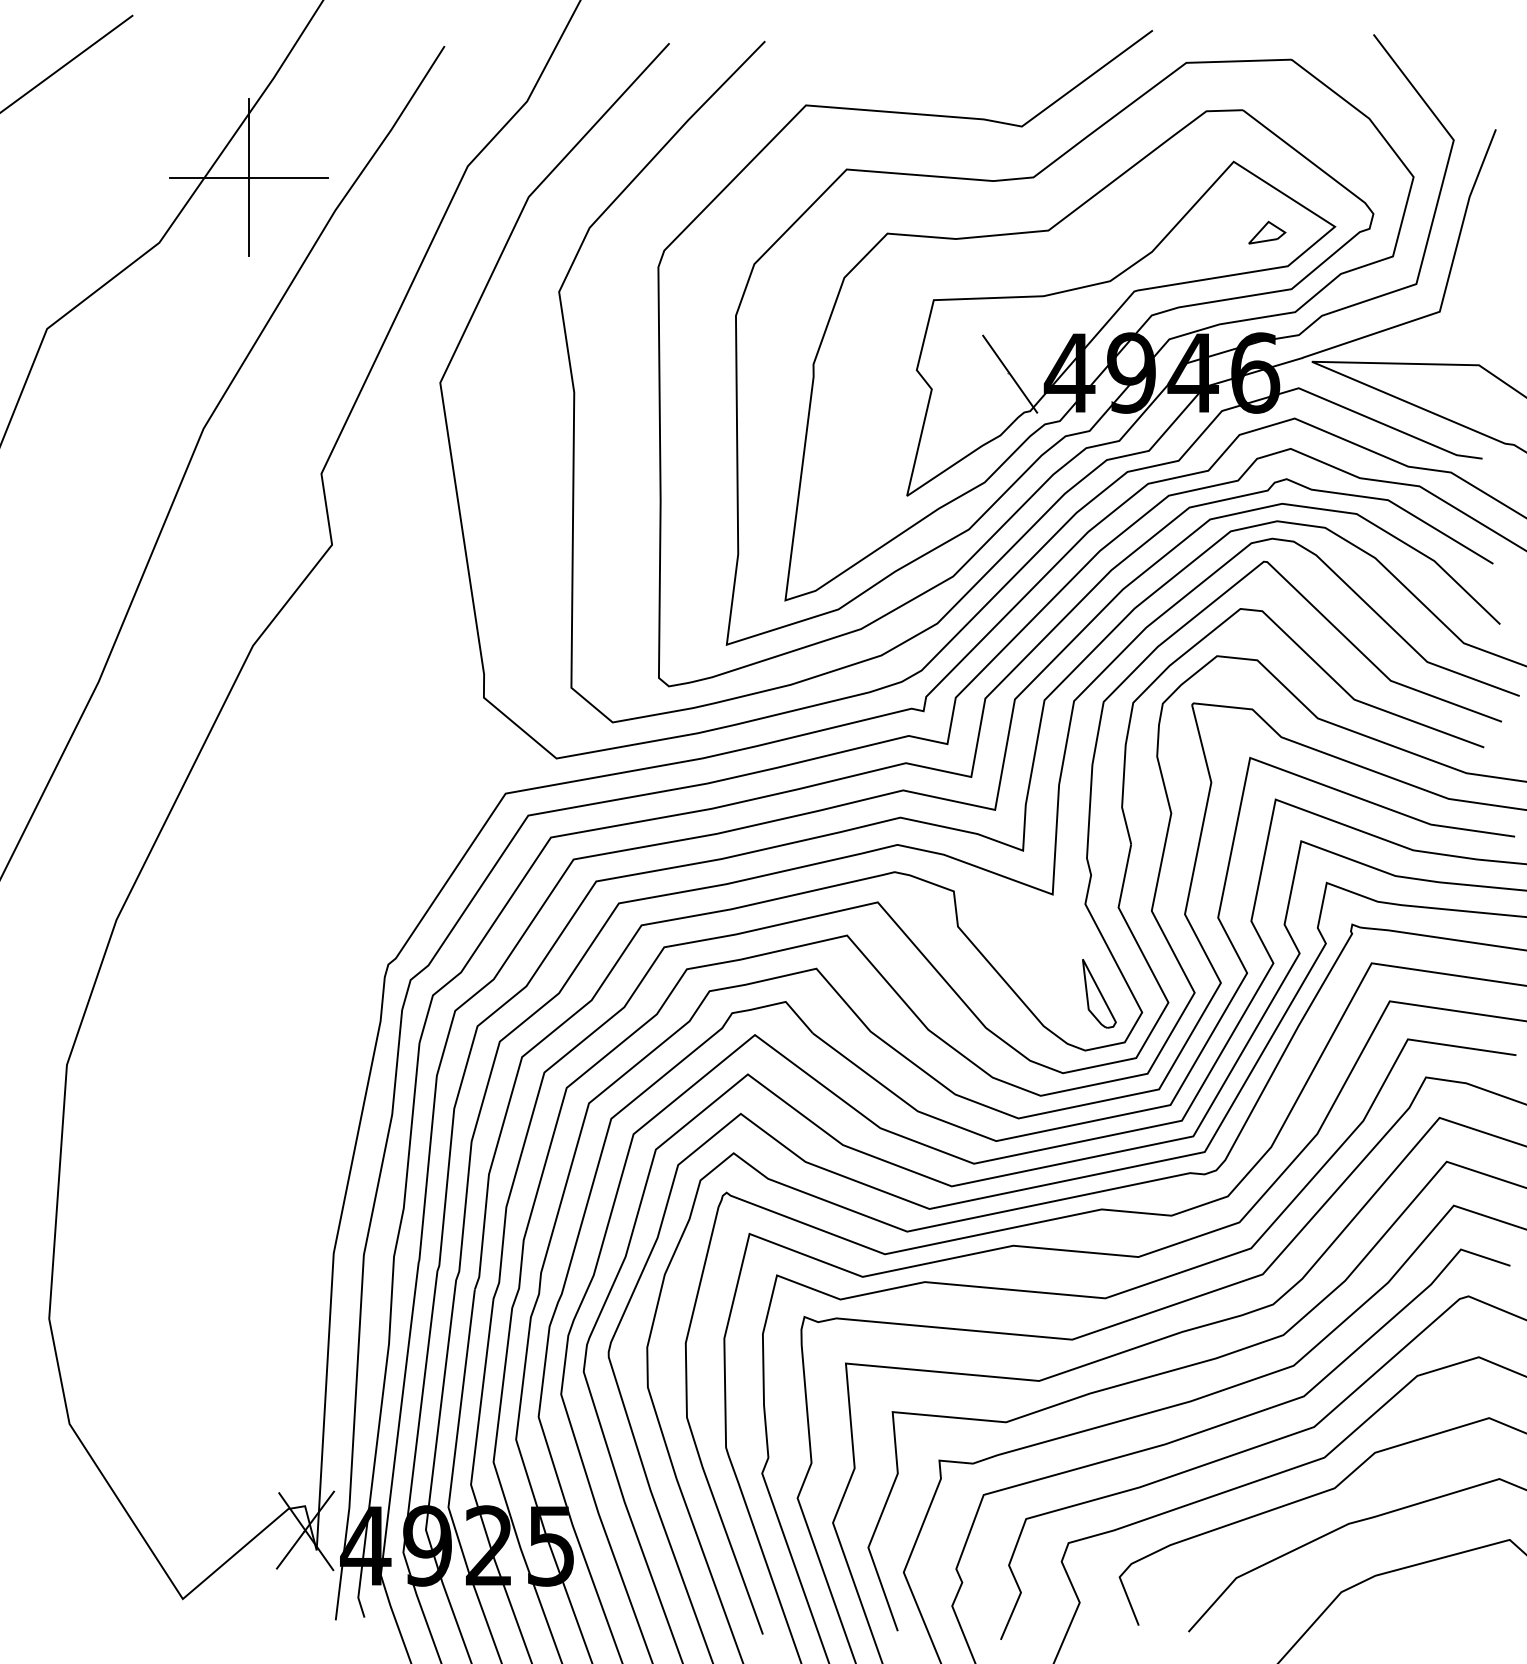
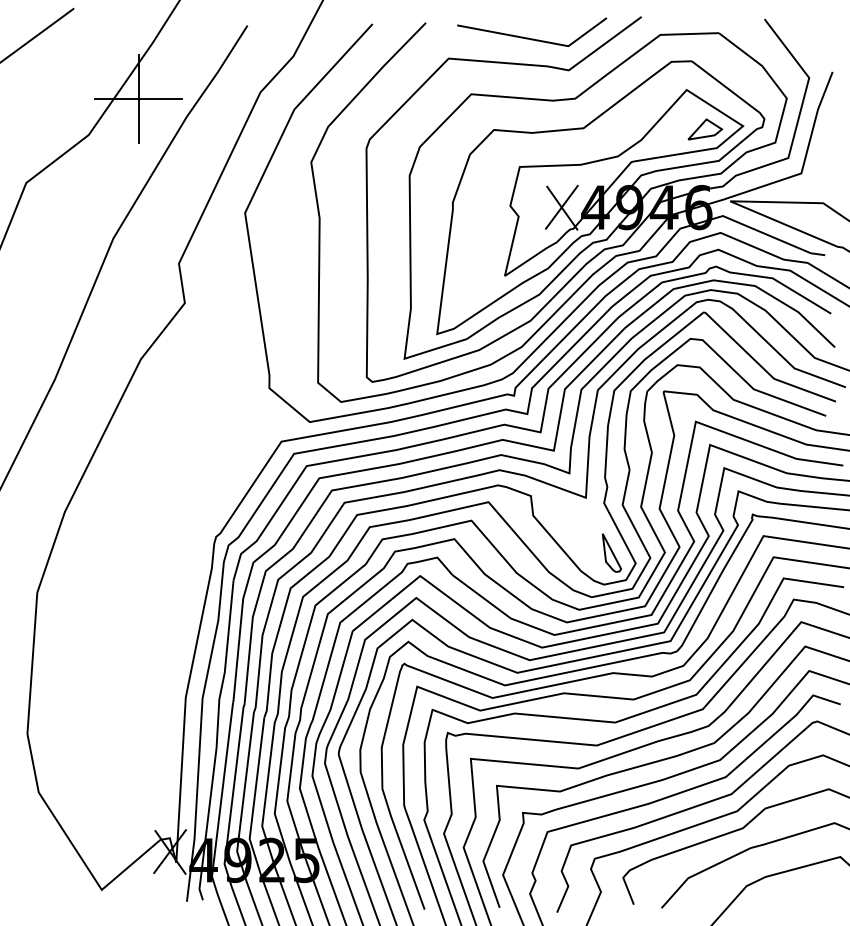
line: (956, 69) -> (532, 38), added
part: (1267, 232) -> (705, 129), size x1.67
line: (1008, 371) -> (561, 206), added

